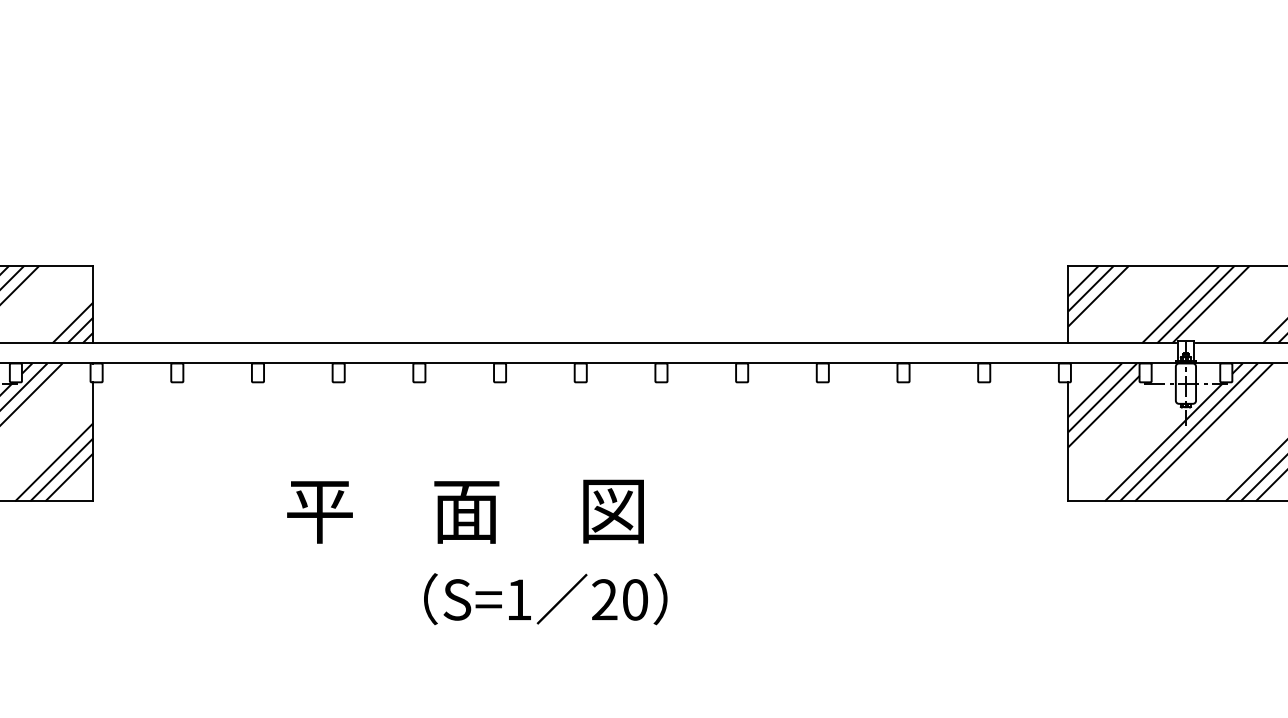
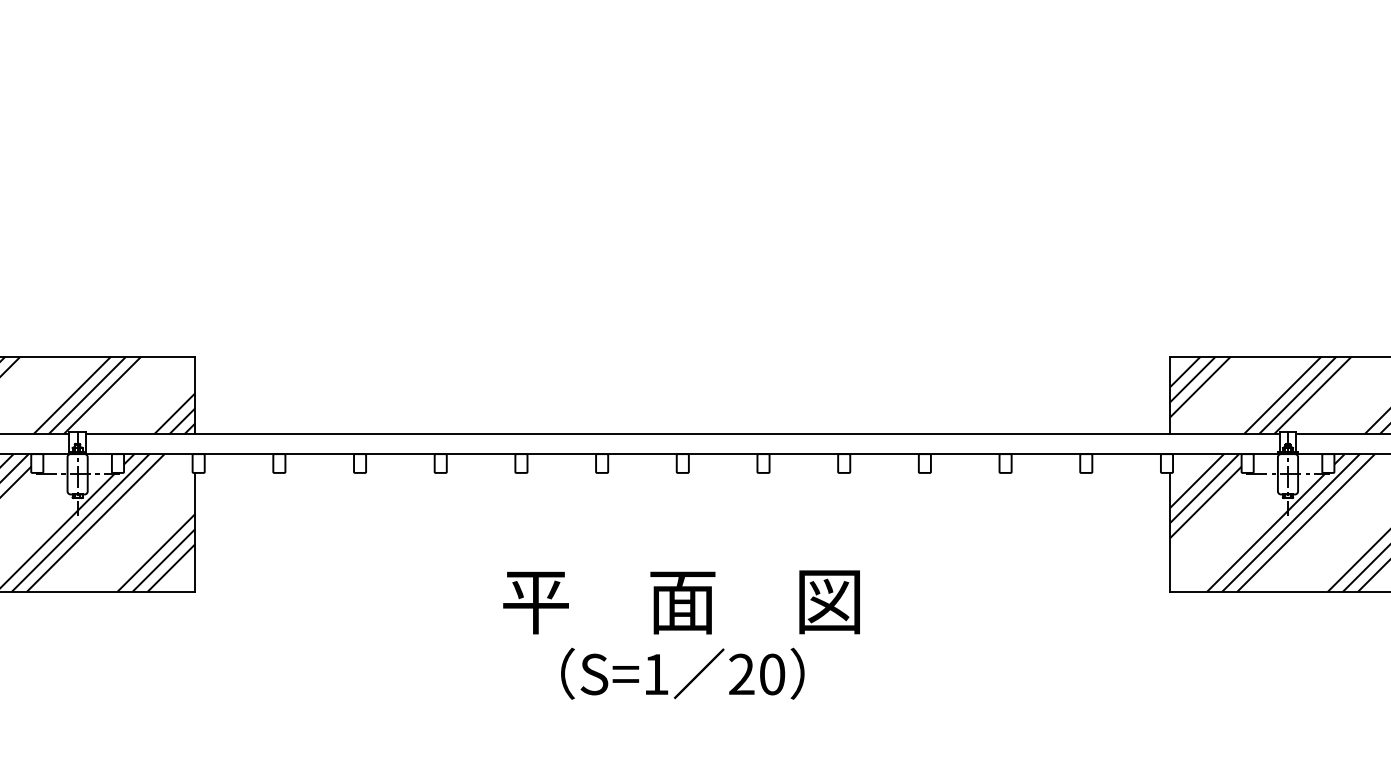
text: (465, 511) -> (681, 602), moved
text: (545, 598) -> (682, 673), moved

